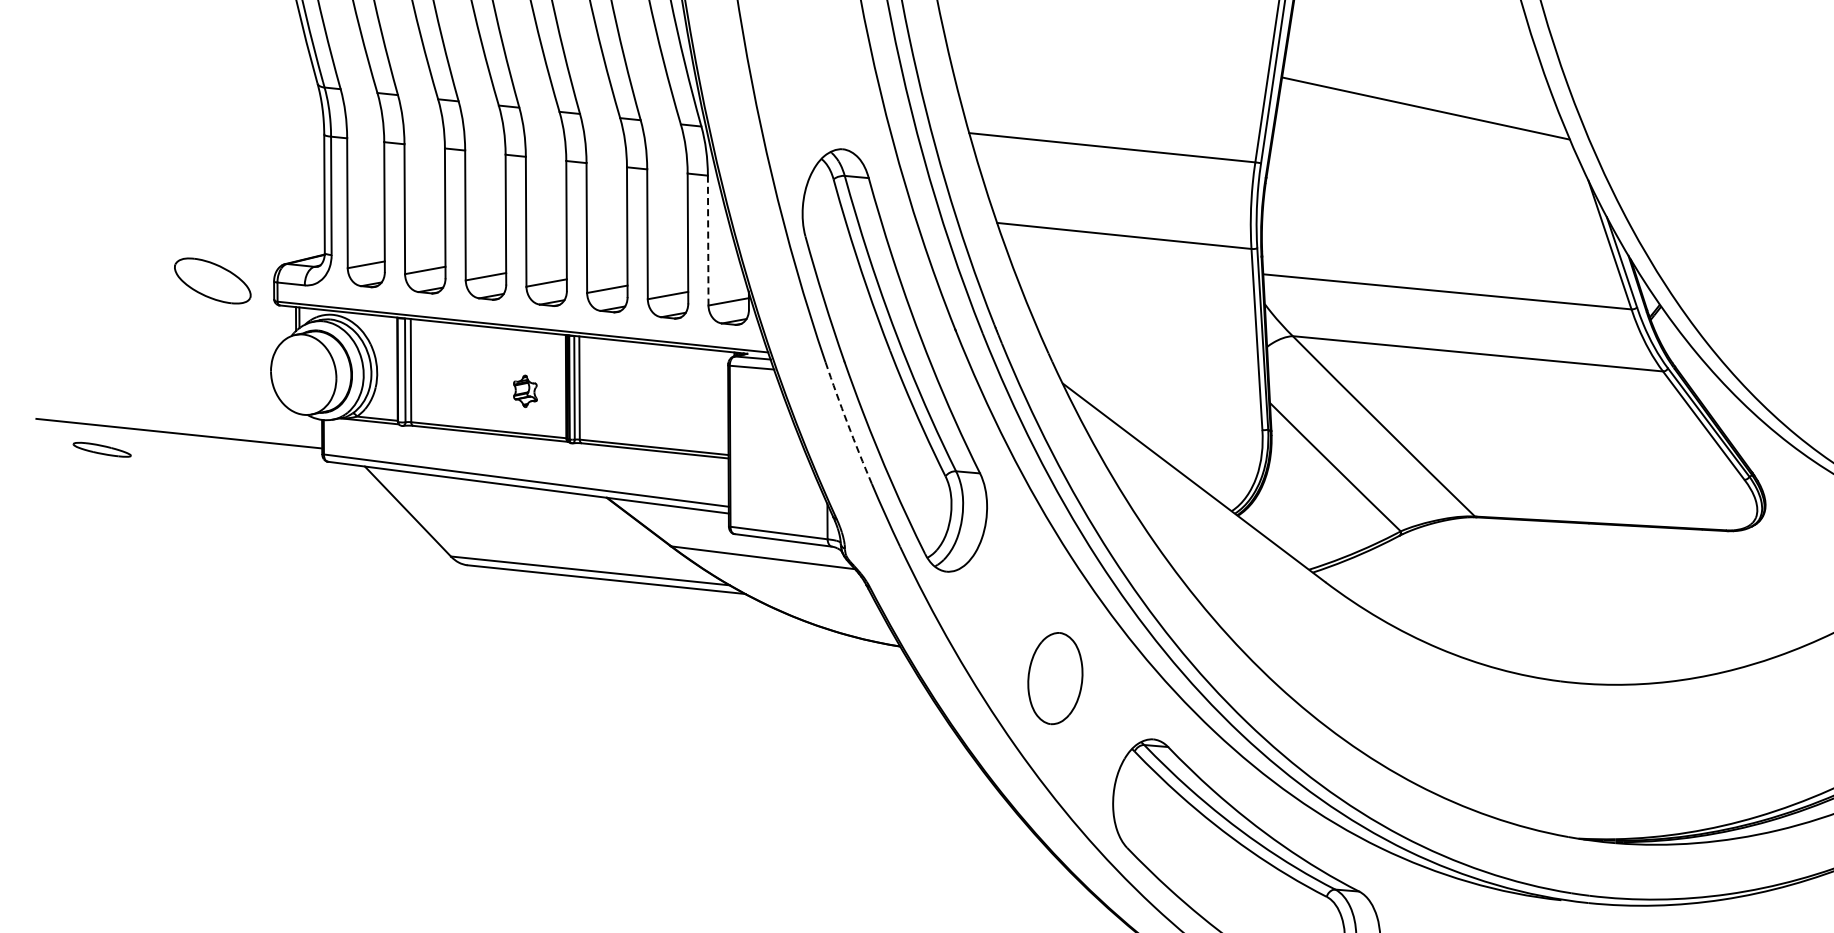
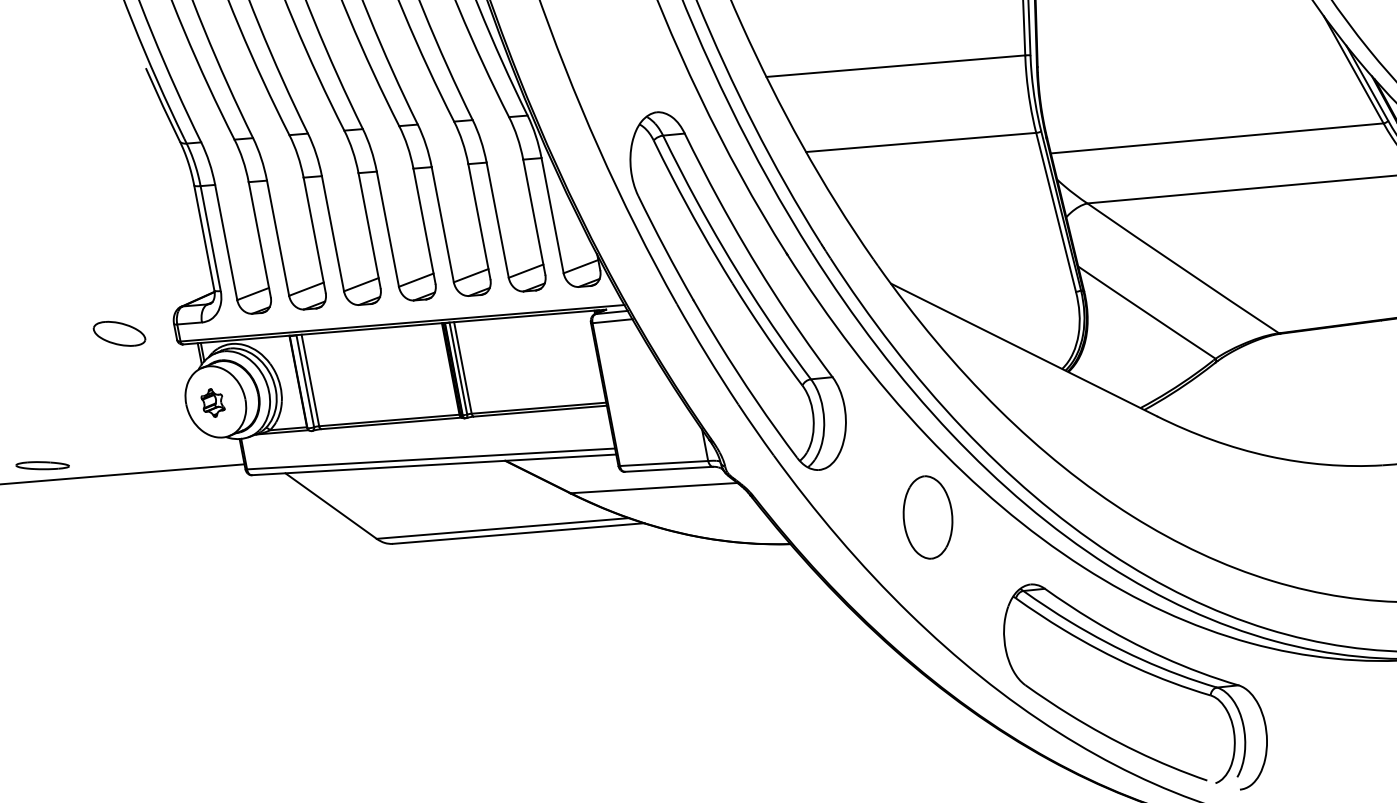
line: (708, 240) -> (552, 215), dashed -> solid
part: (212, 280) -> (119, 333), size x0.71
part: (525, 391) -> (213, 403), moved
arc: (847, 423) -> (706, 354), dashed -> solid
part: (101, 449) -> (41, 465), moved
part: (1055, 678) -> (928, 517), moved

